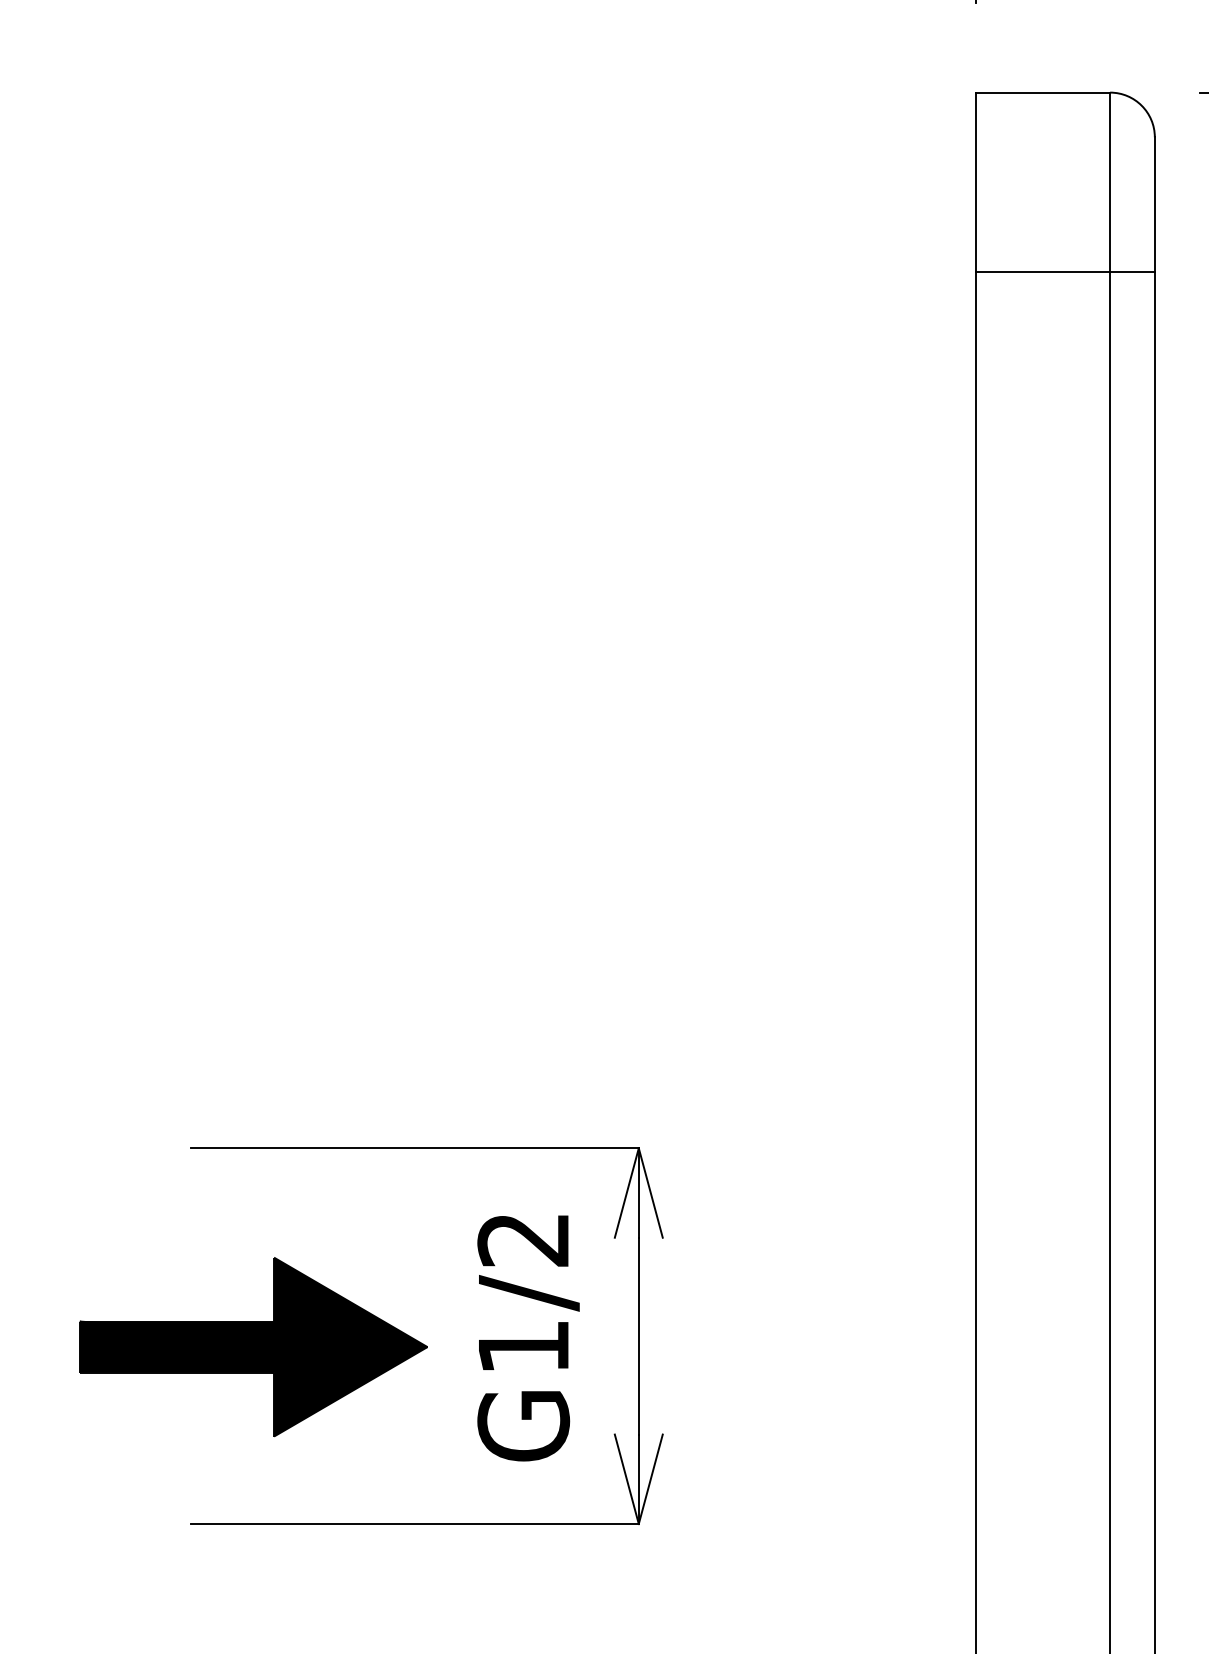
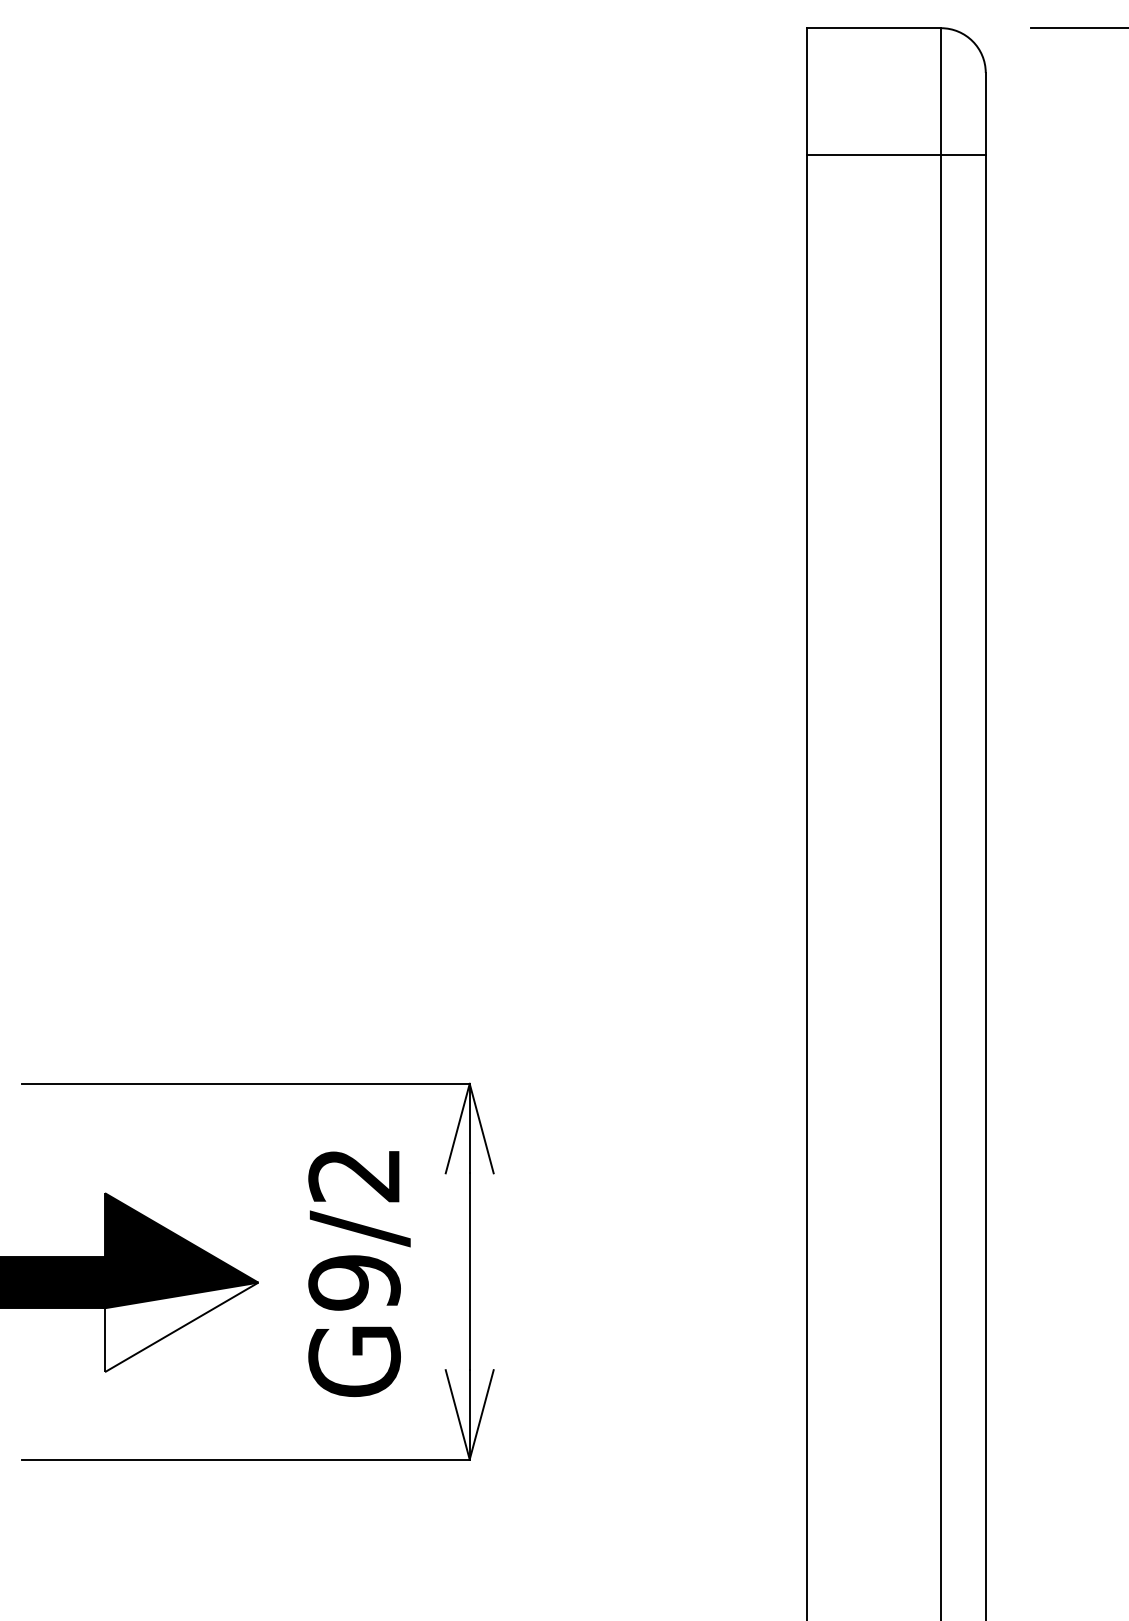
line: (1064, 271) -> (895, 155), moved
text: (523, 1347) -> (354, 1283), G1/2 -> G9/2
fill: (350, 1391) -> (181, 1327), removed

